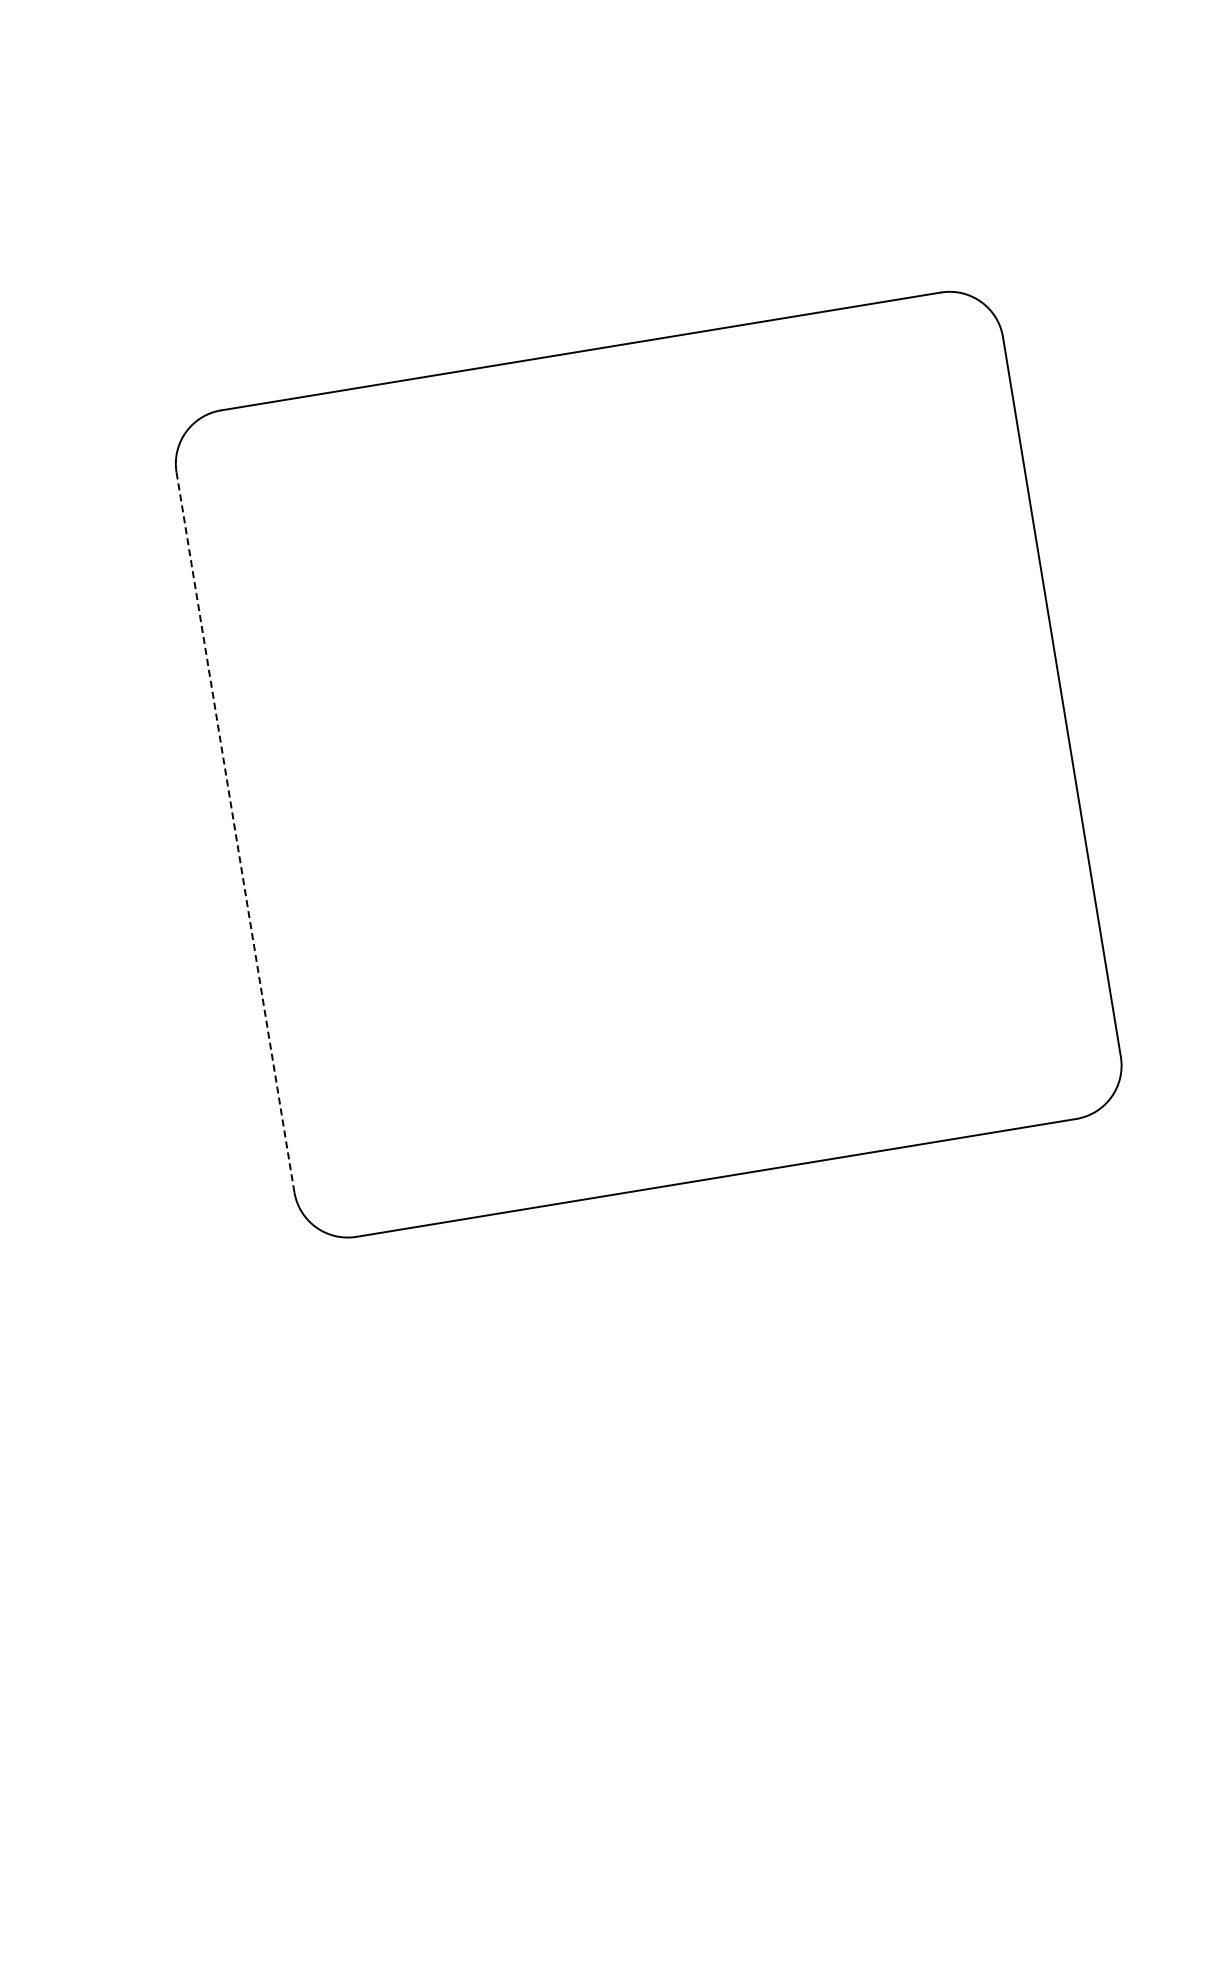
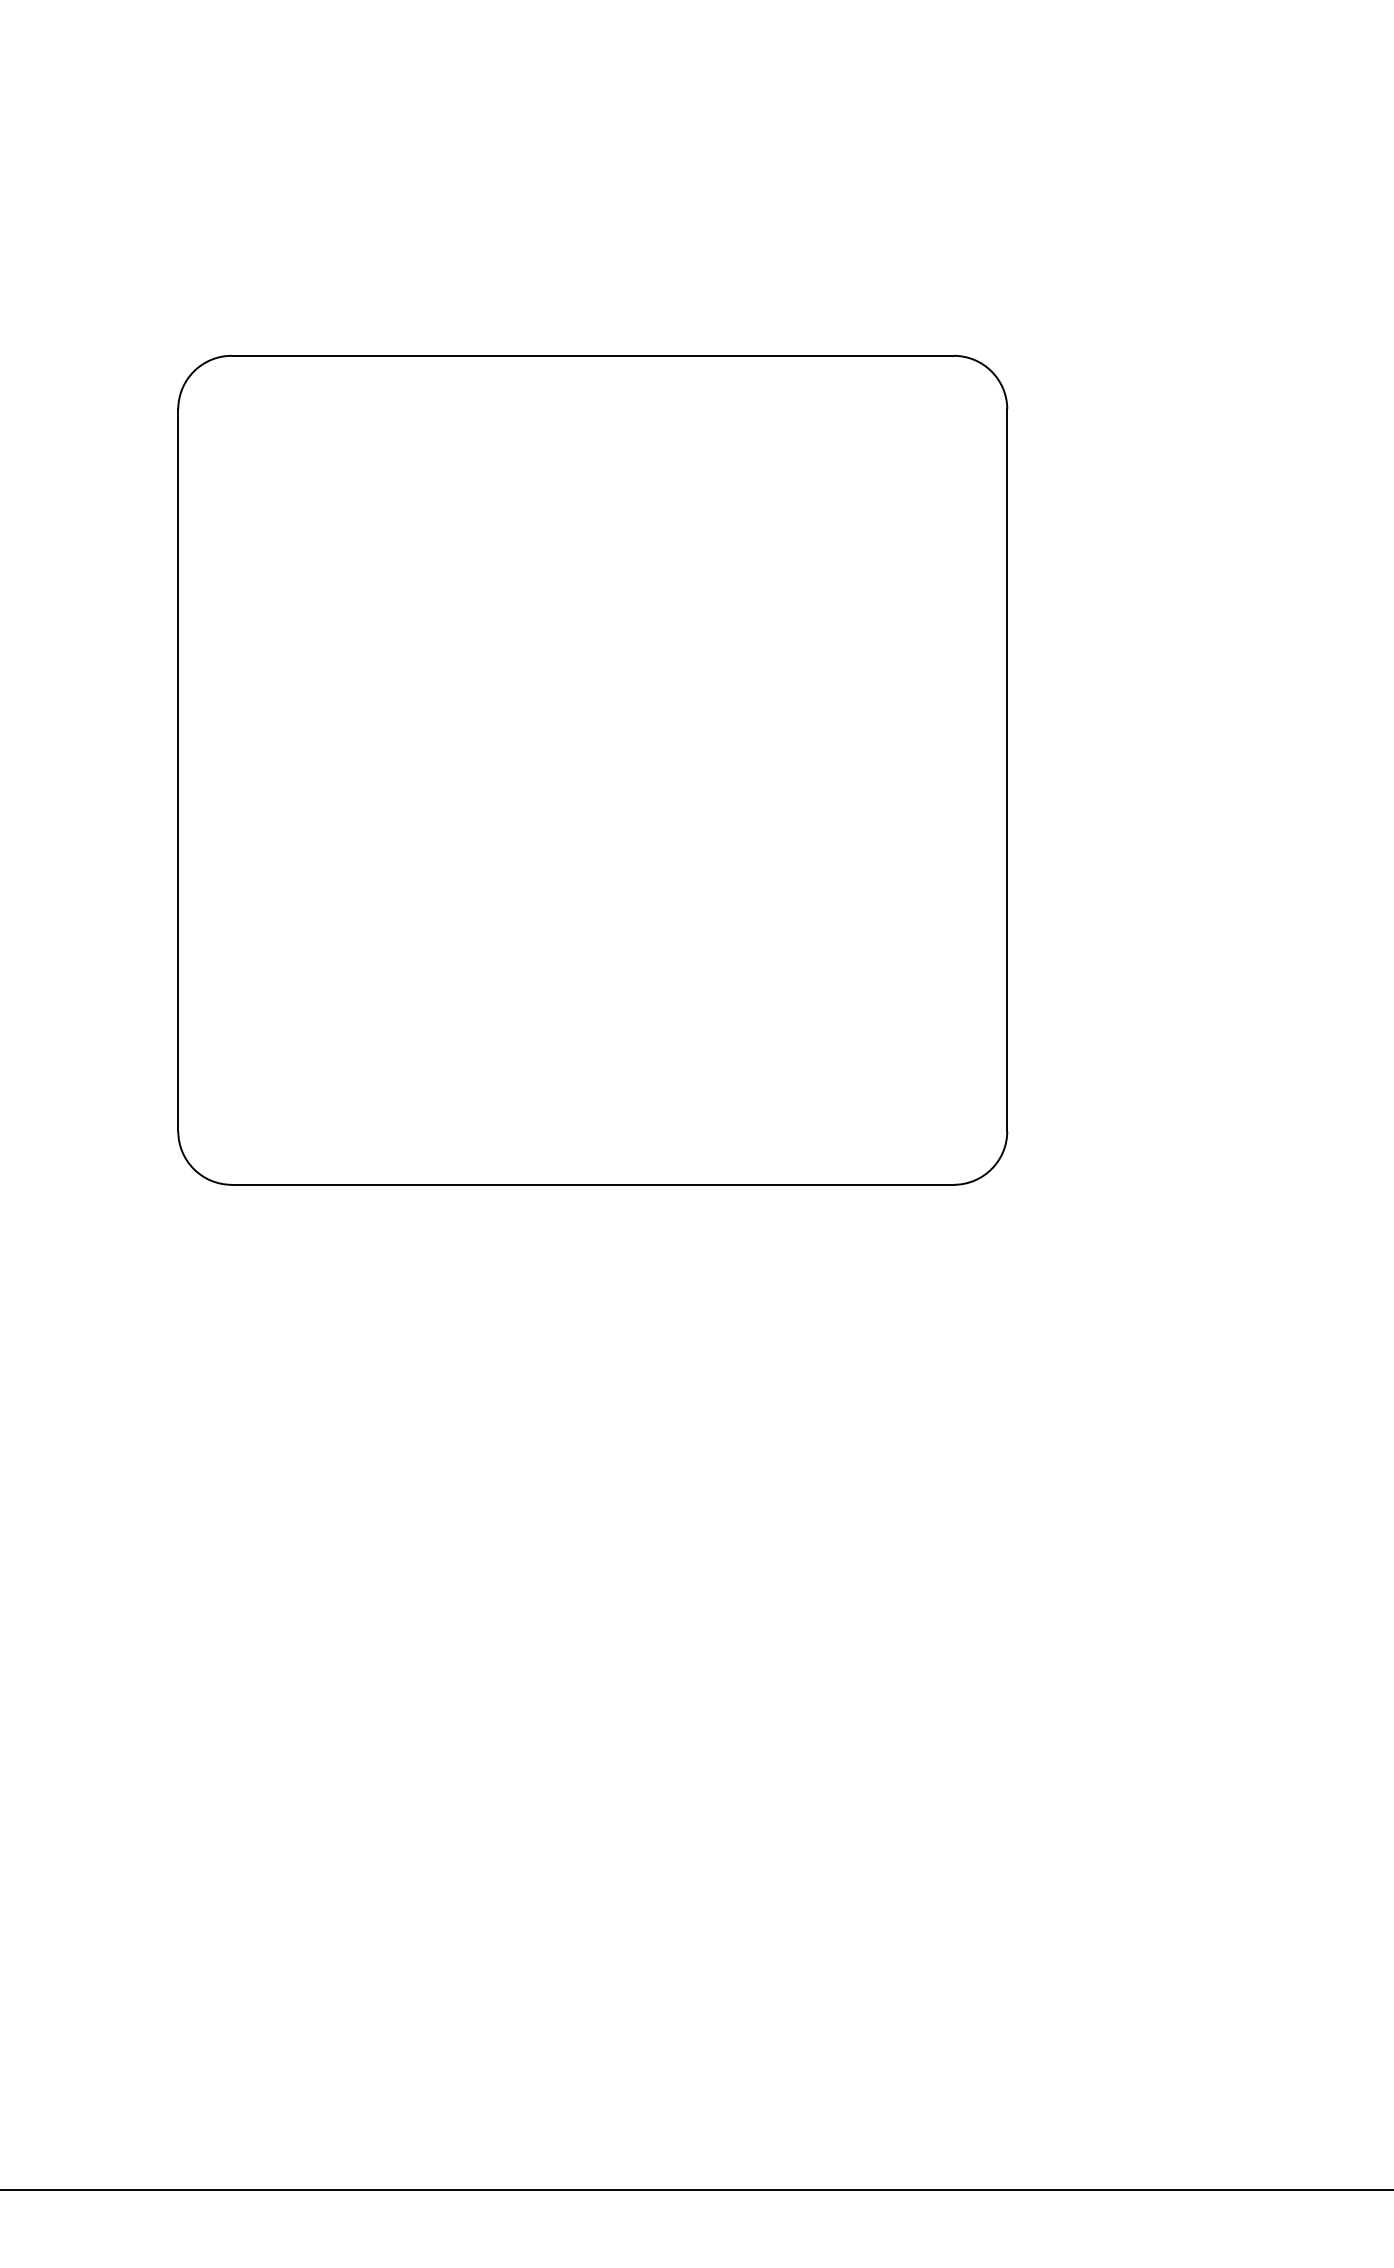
line: (235, 832) -> (178, 770), dashed -> solid

